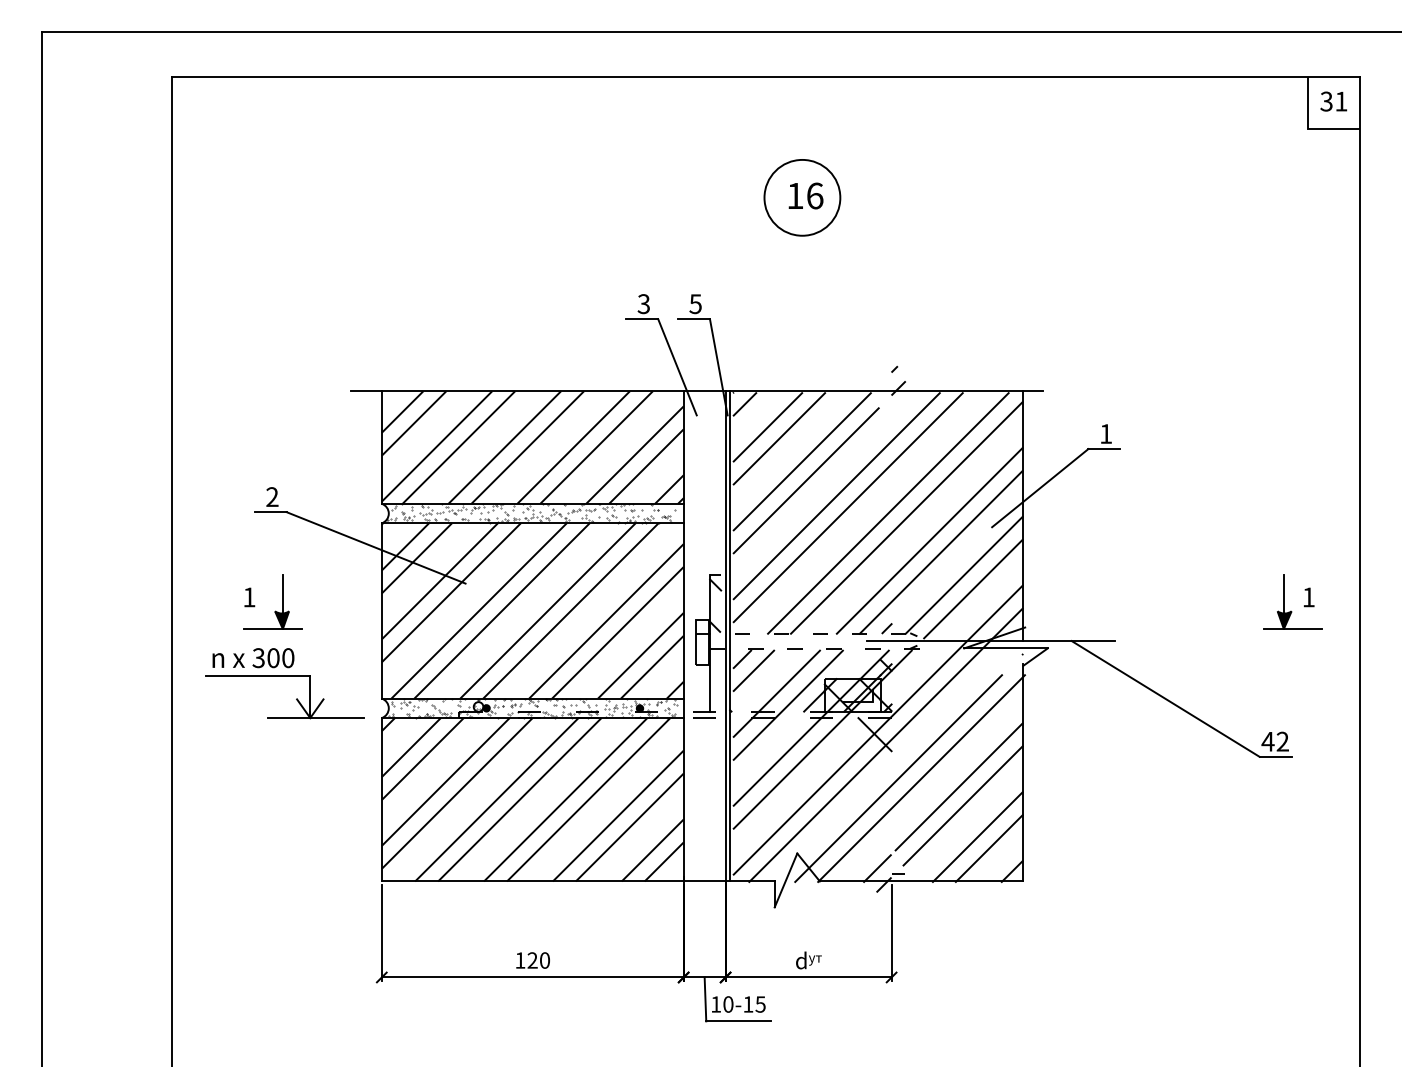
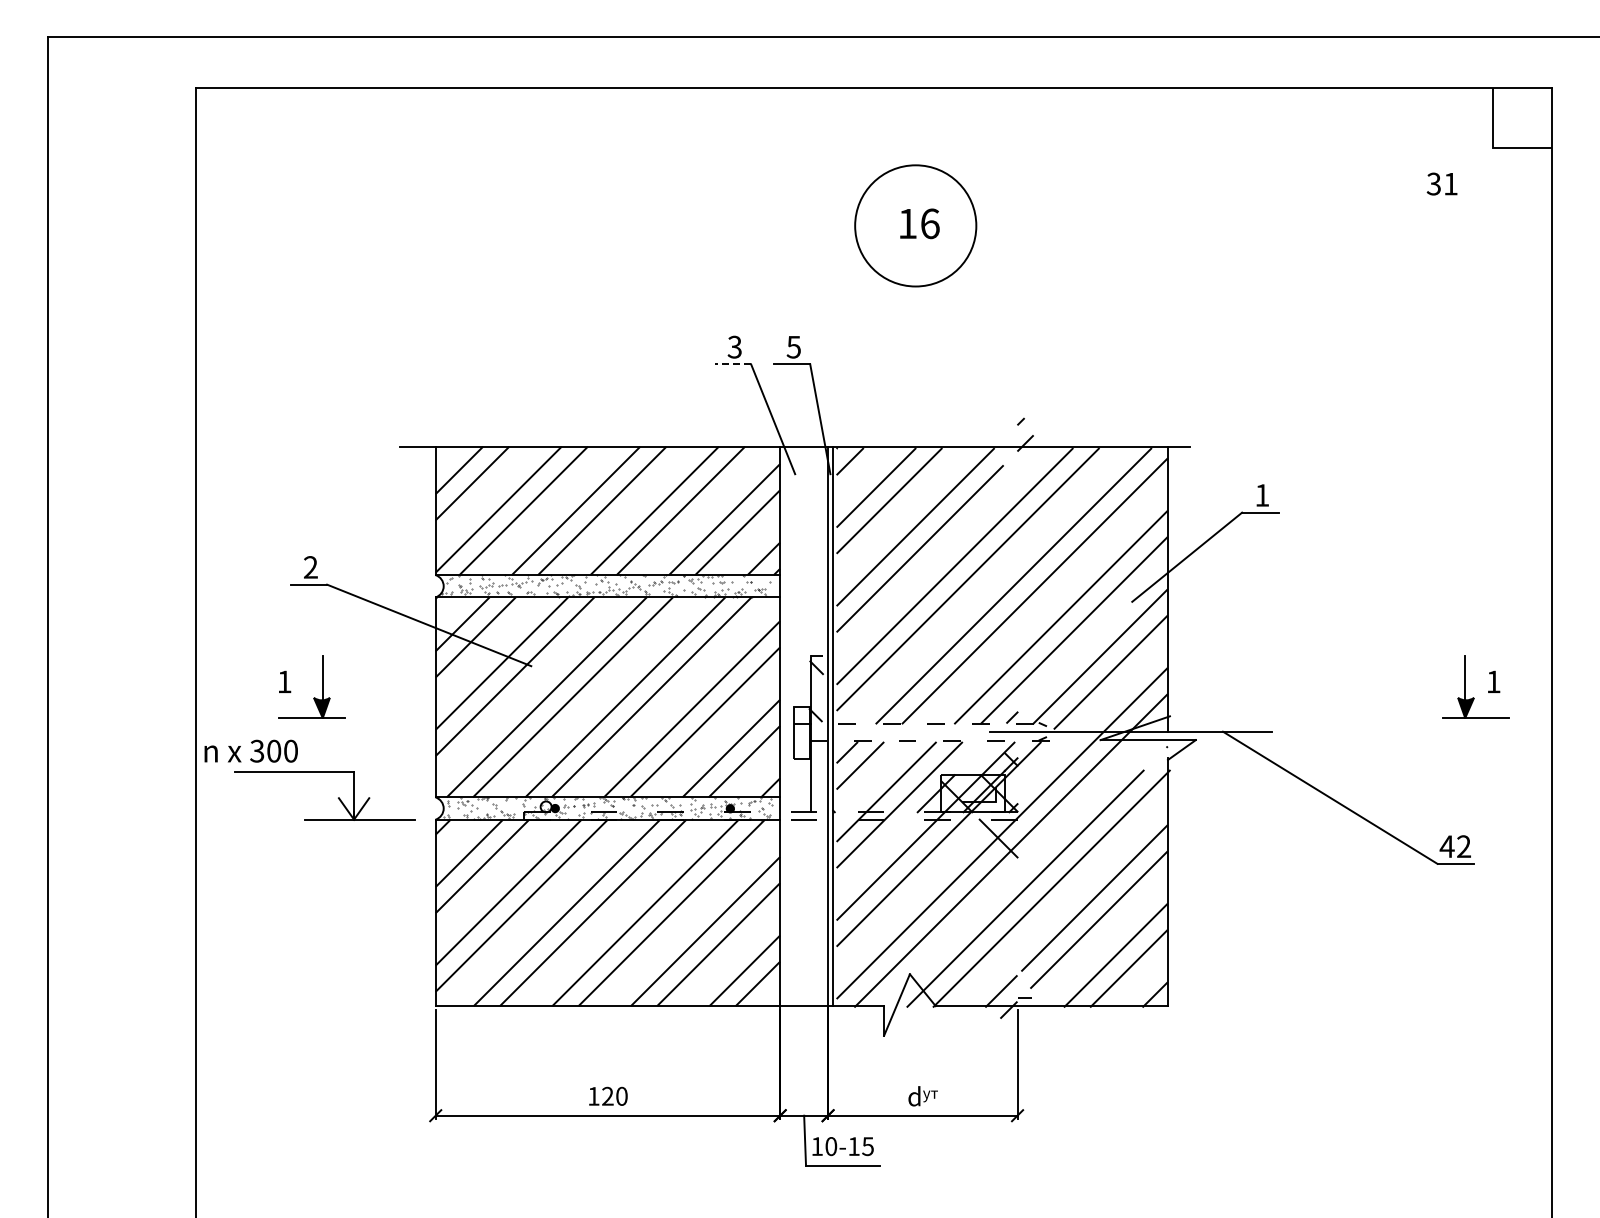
text: (1333, 101) -> (1441, 183), moved
circle: (802, 197) -> (915, 225), size x1.4
line: (641, 319) -> (732, 364), solid -> dashed
text: (252, 657) -> (250, 750), moved

